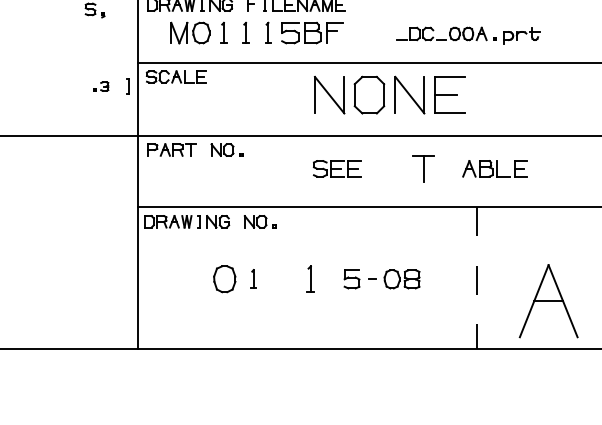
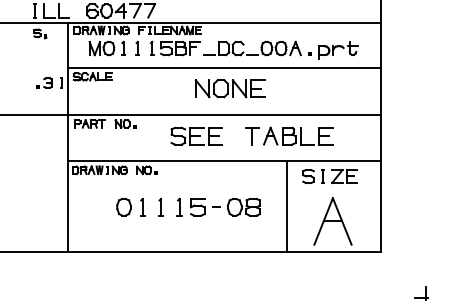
part: (467, 34) -> (280, 49), size x1.67
part: (101, 85) -> (44, 82), size x1.67
part: (388, 95) -> (229, 88), size x0.71
part: (337, 167) -> (196, 135), size x1.67
part: (495, 167) -> (298, 135), size x1.67
part: (543, 231) -> (329, 176), added
part: (253, 277) -> (142, 206), size x1.43
line: (476, 277) -> (286, 206), dashed -> solid
part: (281, 279) -> (160, 207), added
part: (382, 279) -> (225, 207), size x1.43

